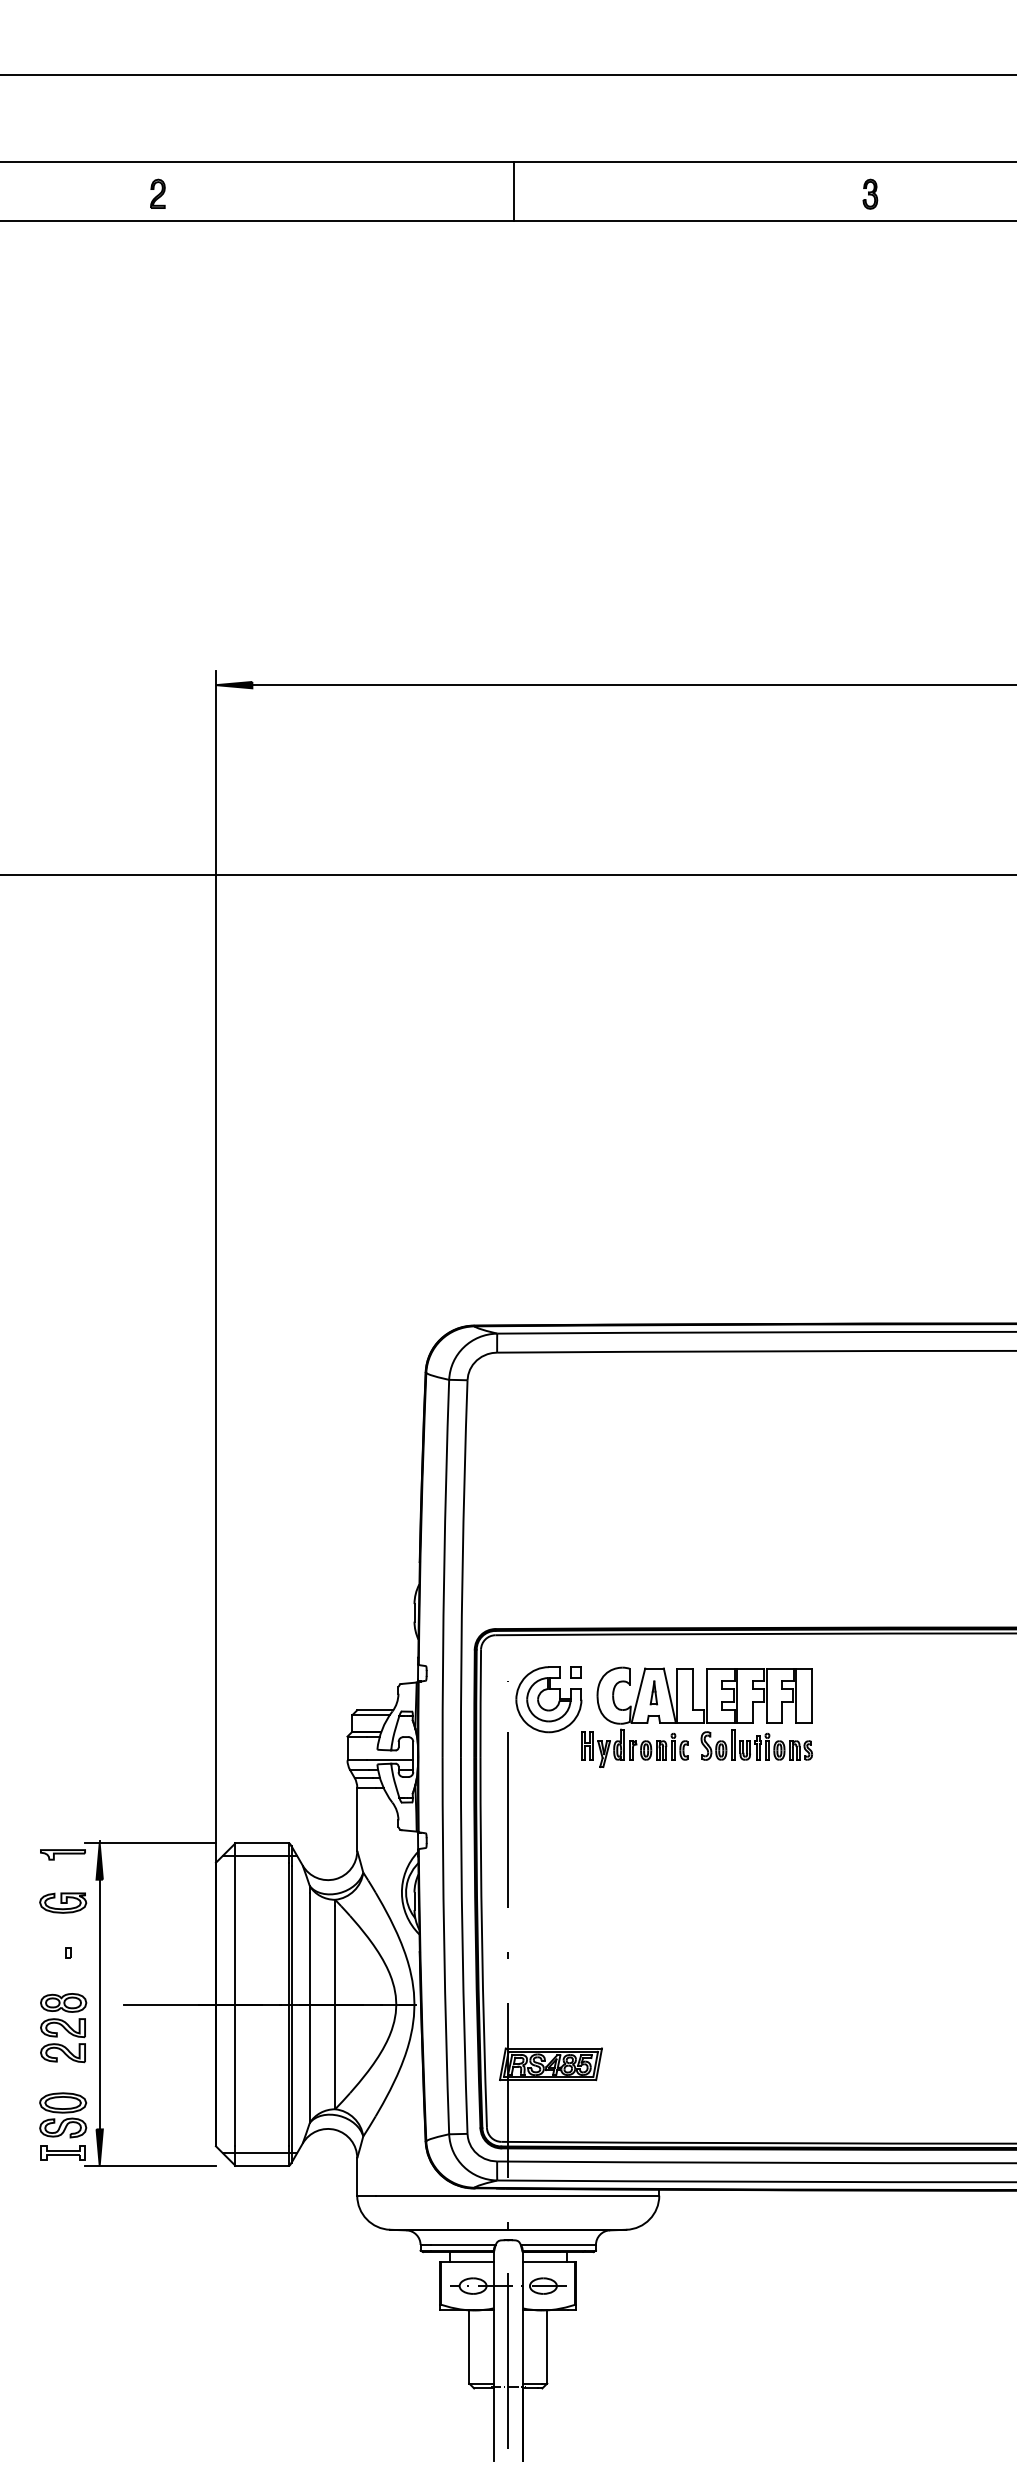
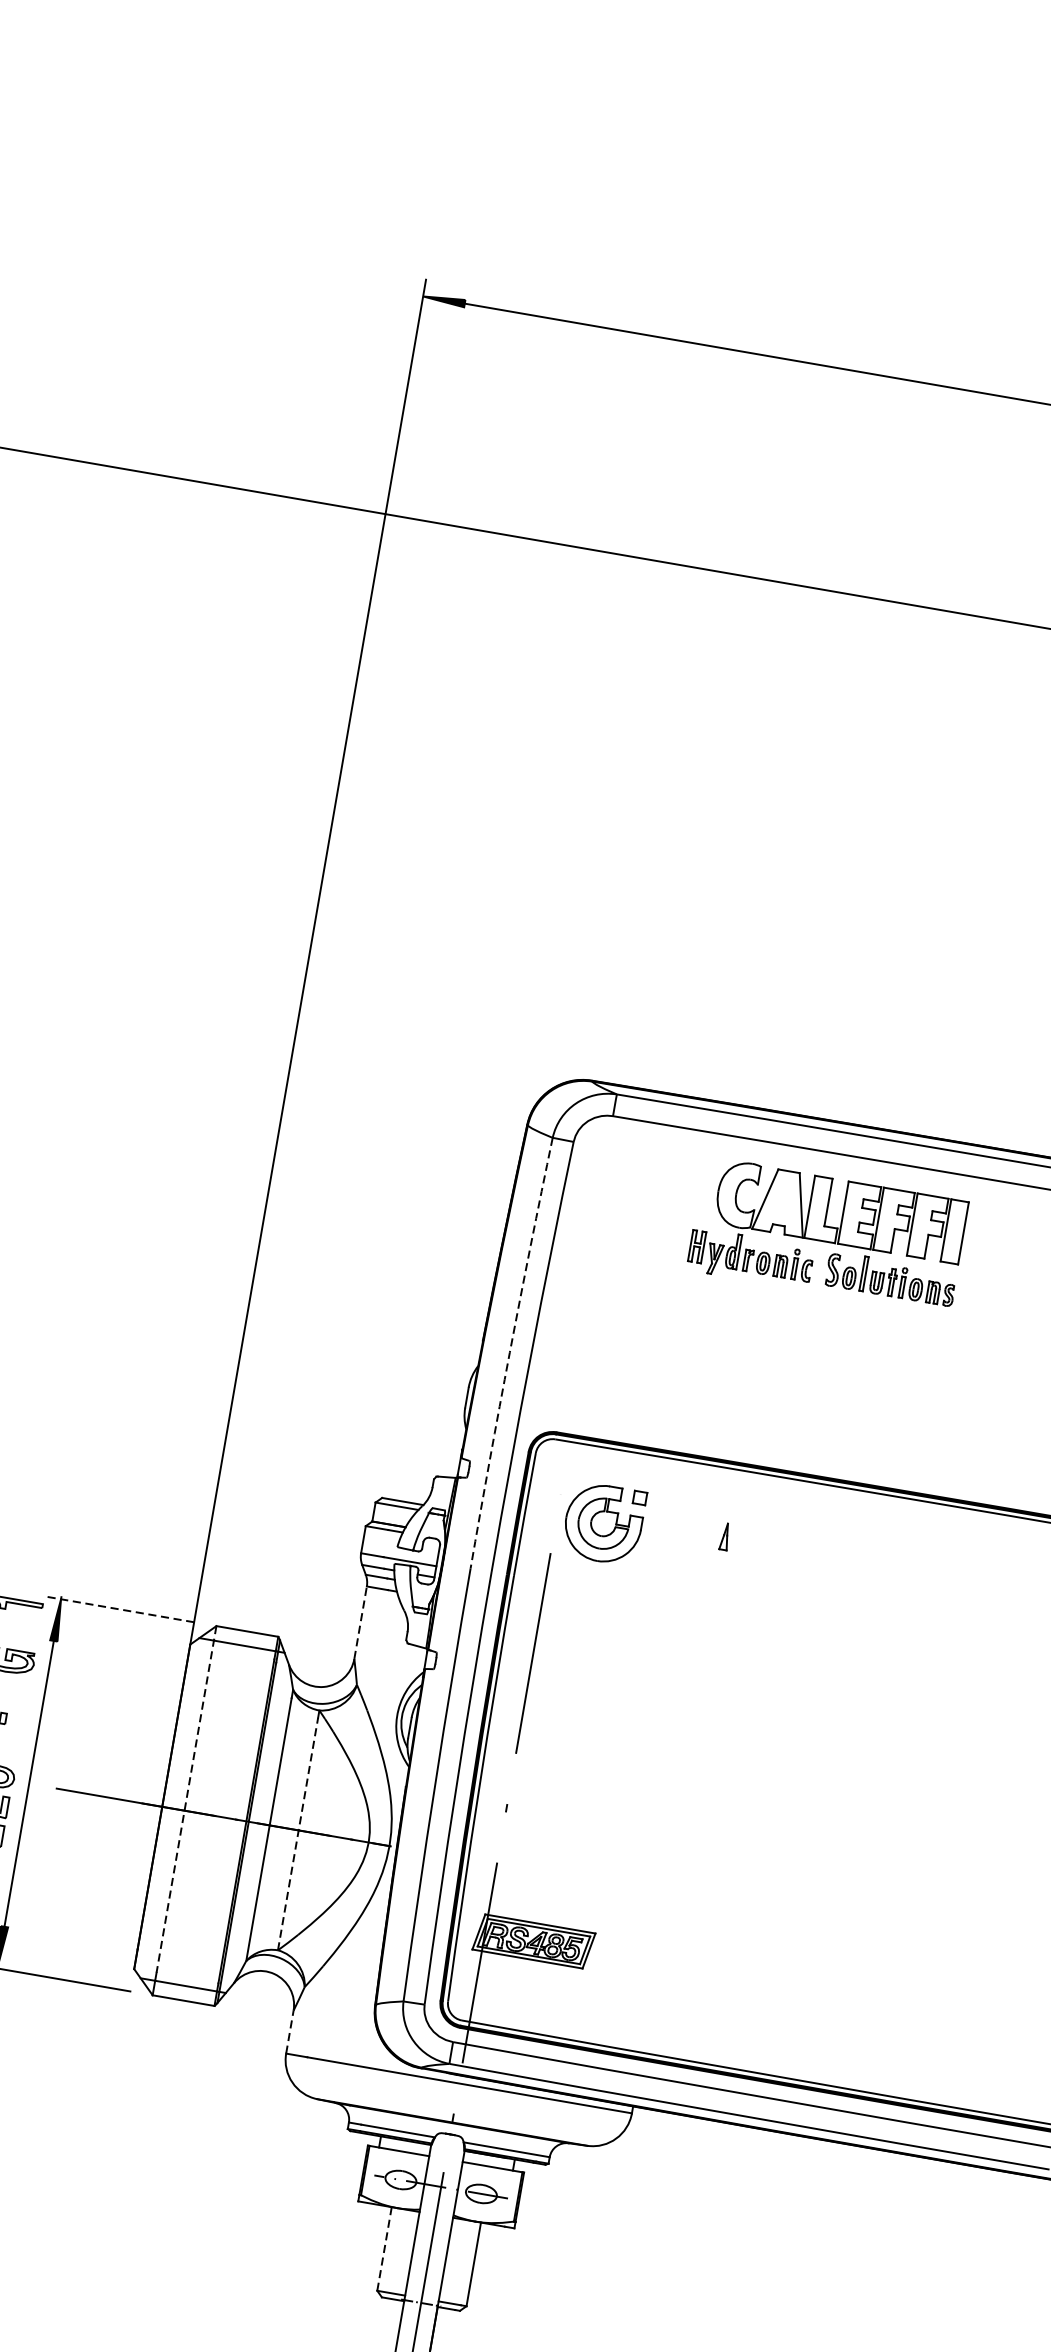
arc: (444, 1568) -> (510, 1352), solid -> dashed
part: (696, 1716) -> (827, 1234), moved
line: (357, 1819) -> (360, 1623), solid -> dashed
line: (150, 1843) -> (119, 1609), solid -> dashed
line: (235, 1995) -> (186, 1800), solid -> dashed
line: (335, 2007) -> (298, 1833), solid -> dashed
line: (357, 2176) -> (290, 2031), solid -> dashed
line: (469, 2347) -> (384, 2249), solid -> dashed

